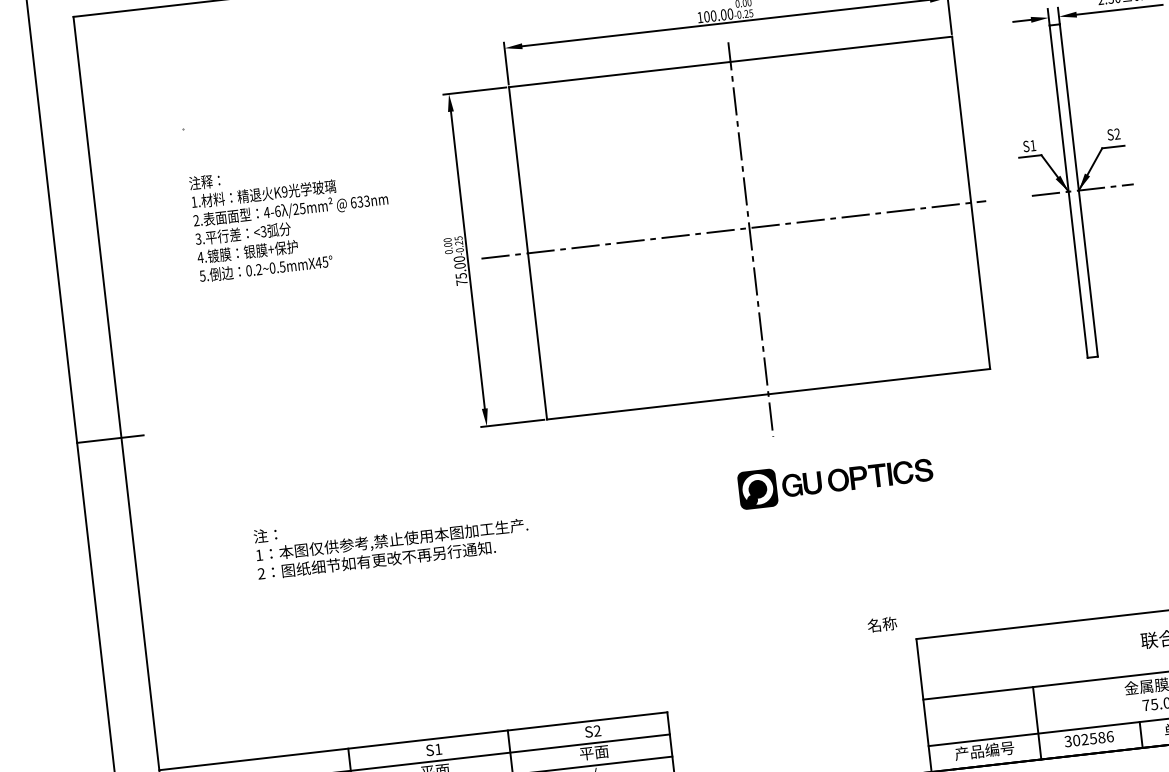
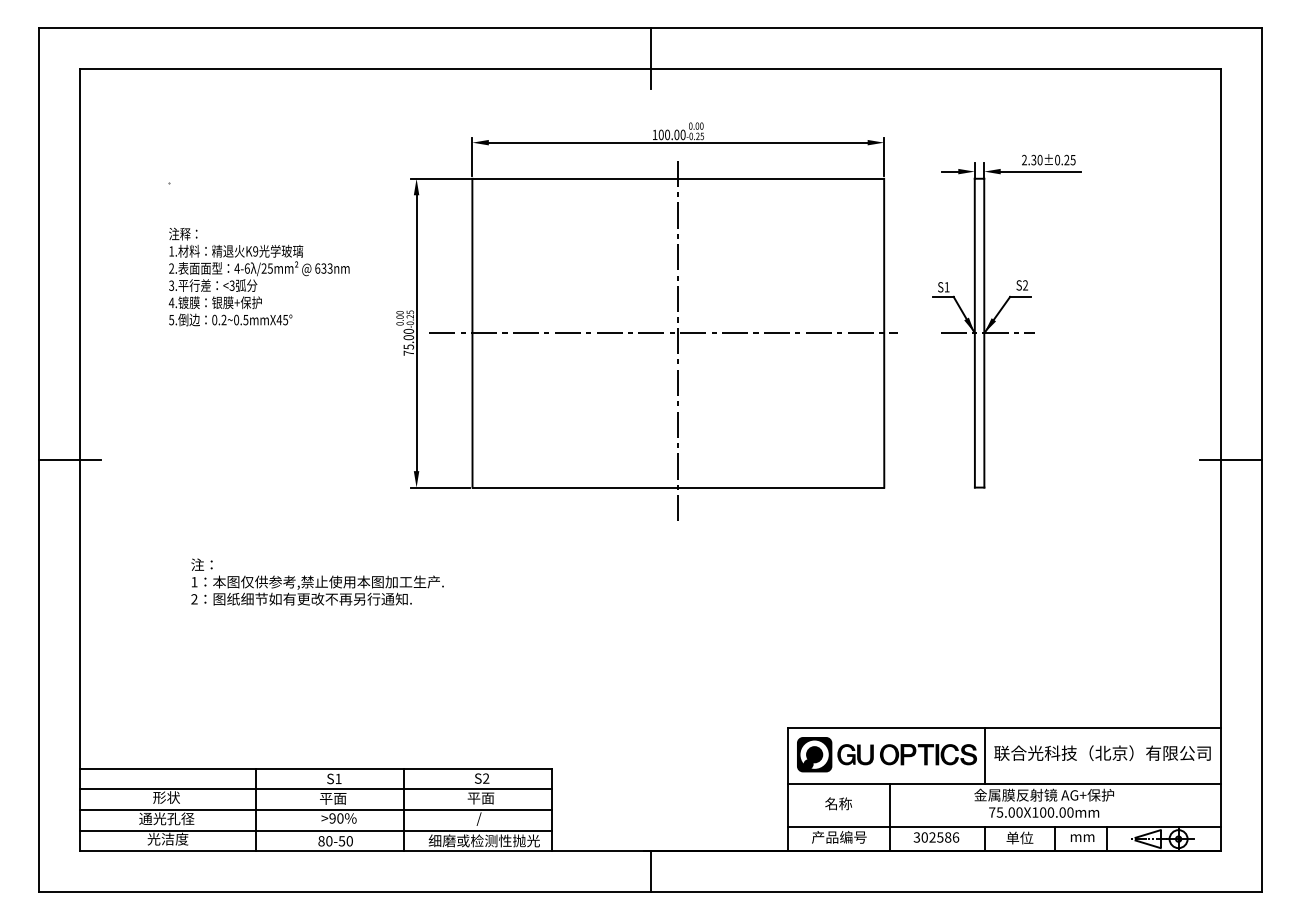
part: (835, 480) -> (886, 754), moved
text: (882, 624) -> (838, 803), moved
line: (1130, 644) -> (984, 755), added

